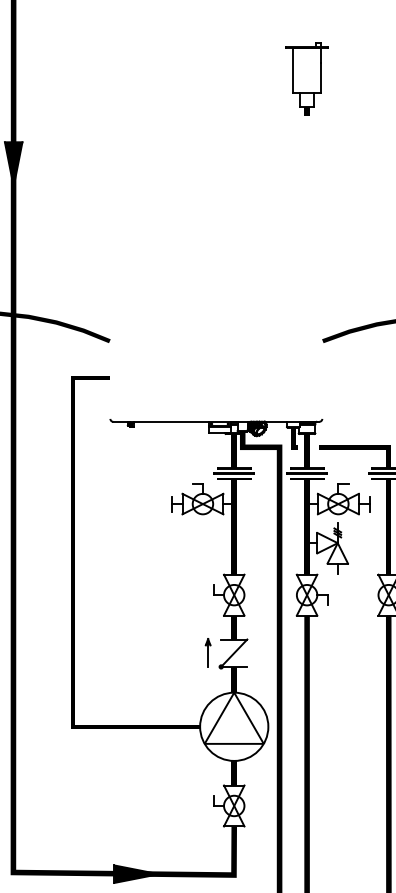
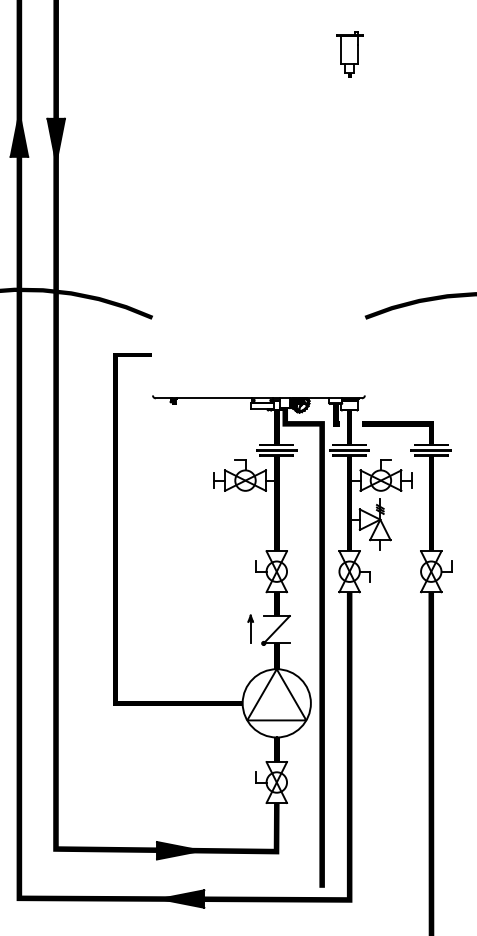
part: (306, 77) -> (349, 54), size x0.62

